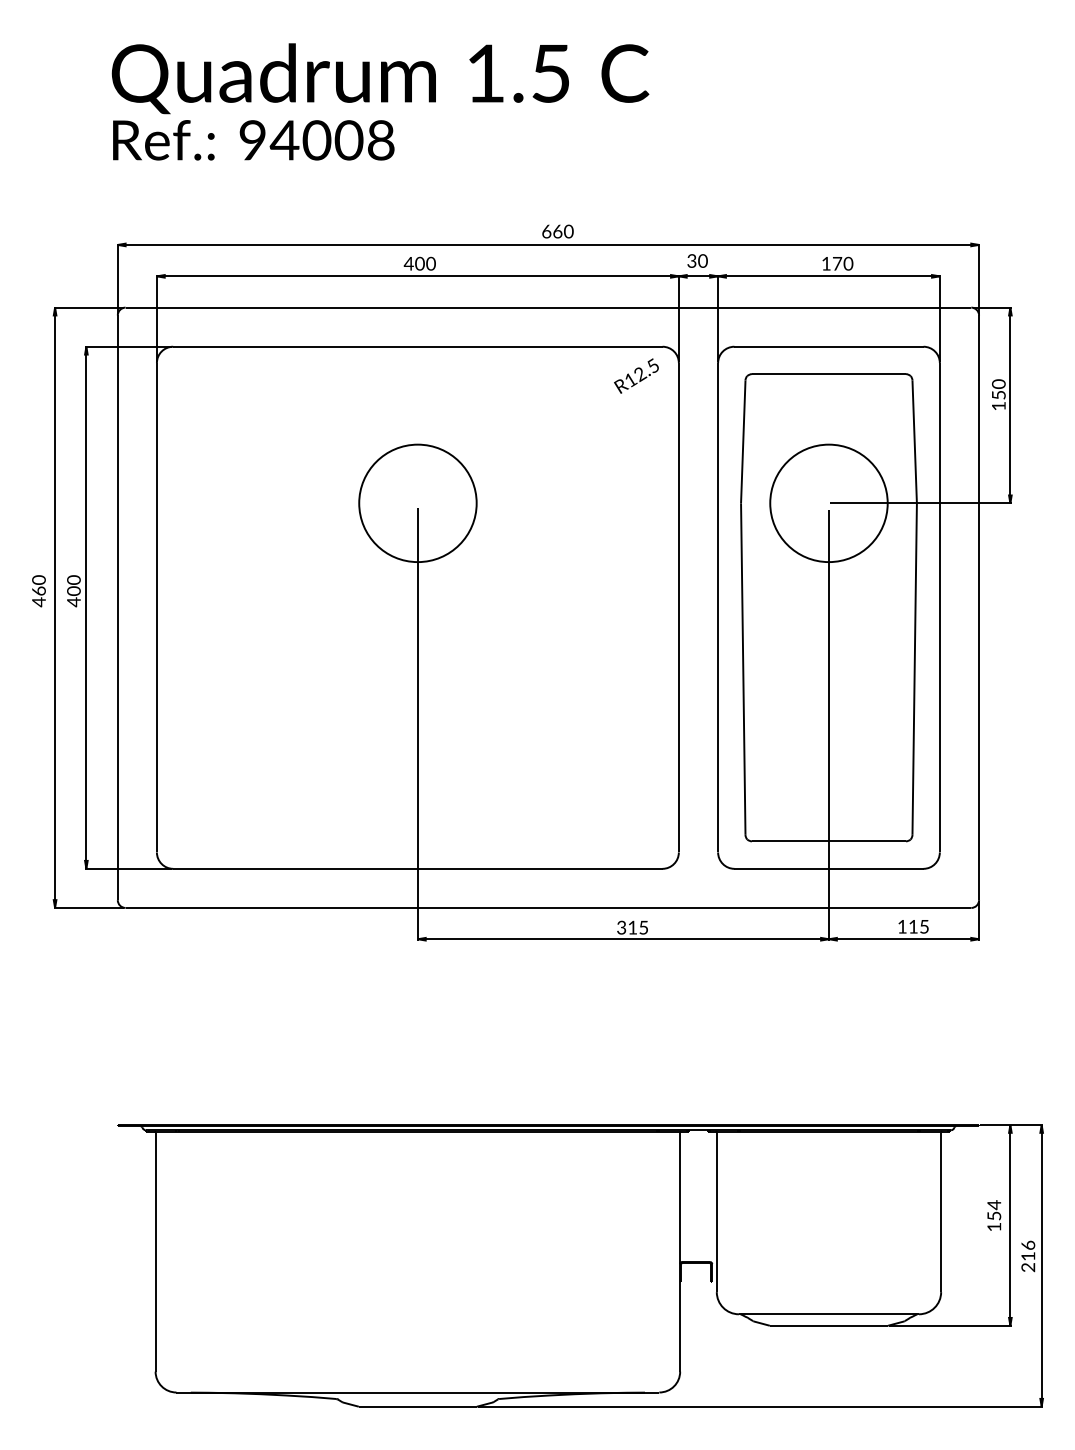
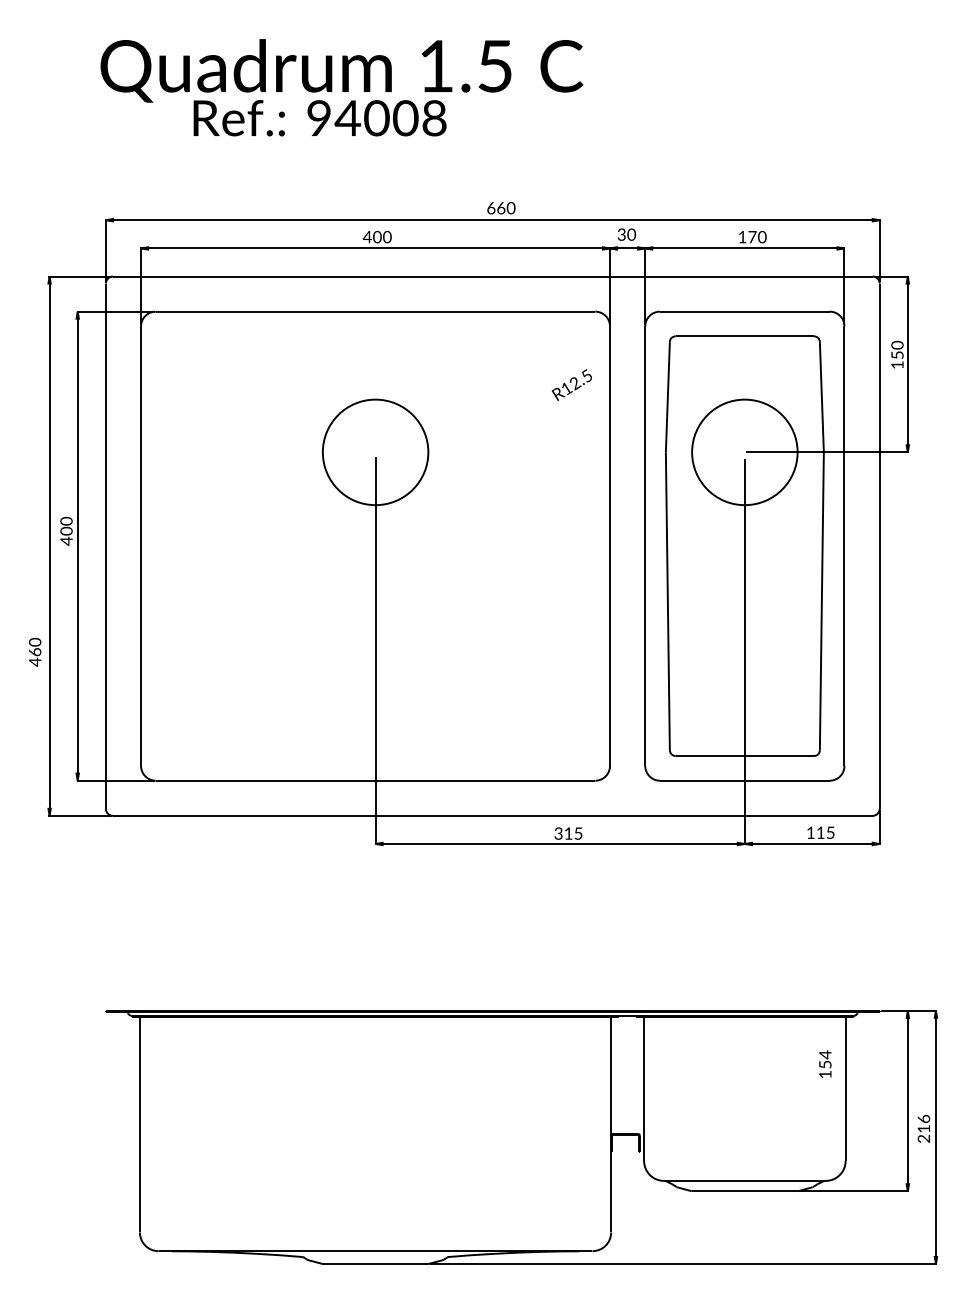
text: (253, 140) -> (319, 118), moved
text: (636, 375) -> (571, 384), moved
text: (39, 590) -> (35, 651), moved
text: (994, 1214) -> (825, 1063), moved

